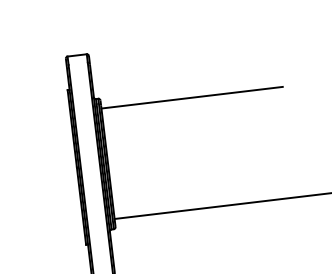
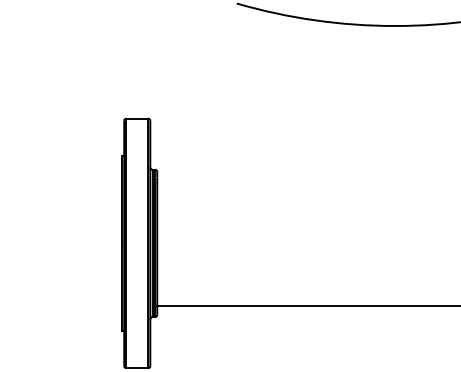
line: (191, 97) -> (259, 180), removed

